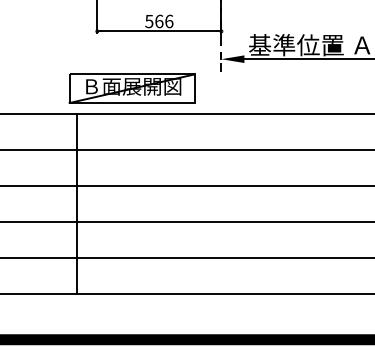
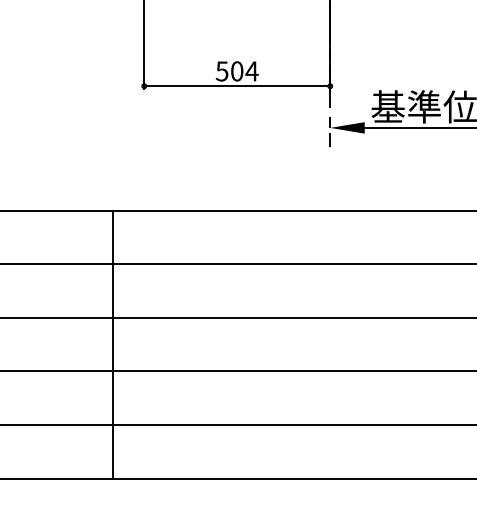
text: (164, 21) -> (244, 71), 566 -> 504
part: (131, 88) -> (195, 171), removed

